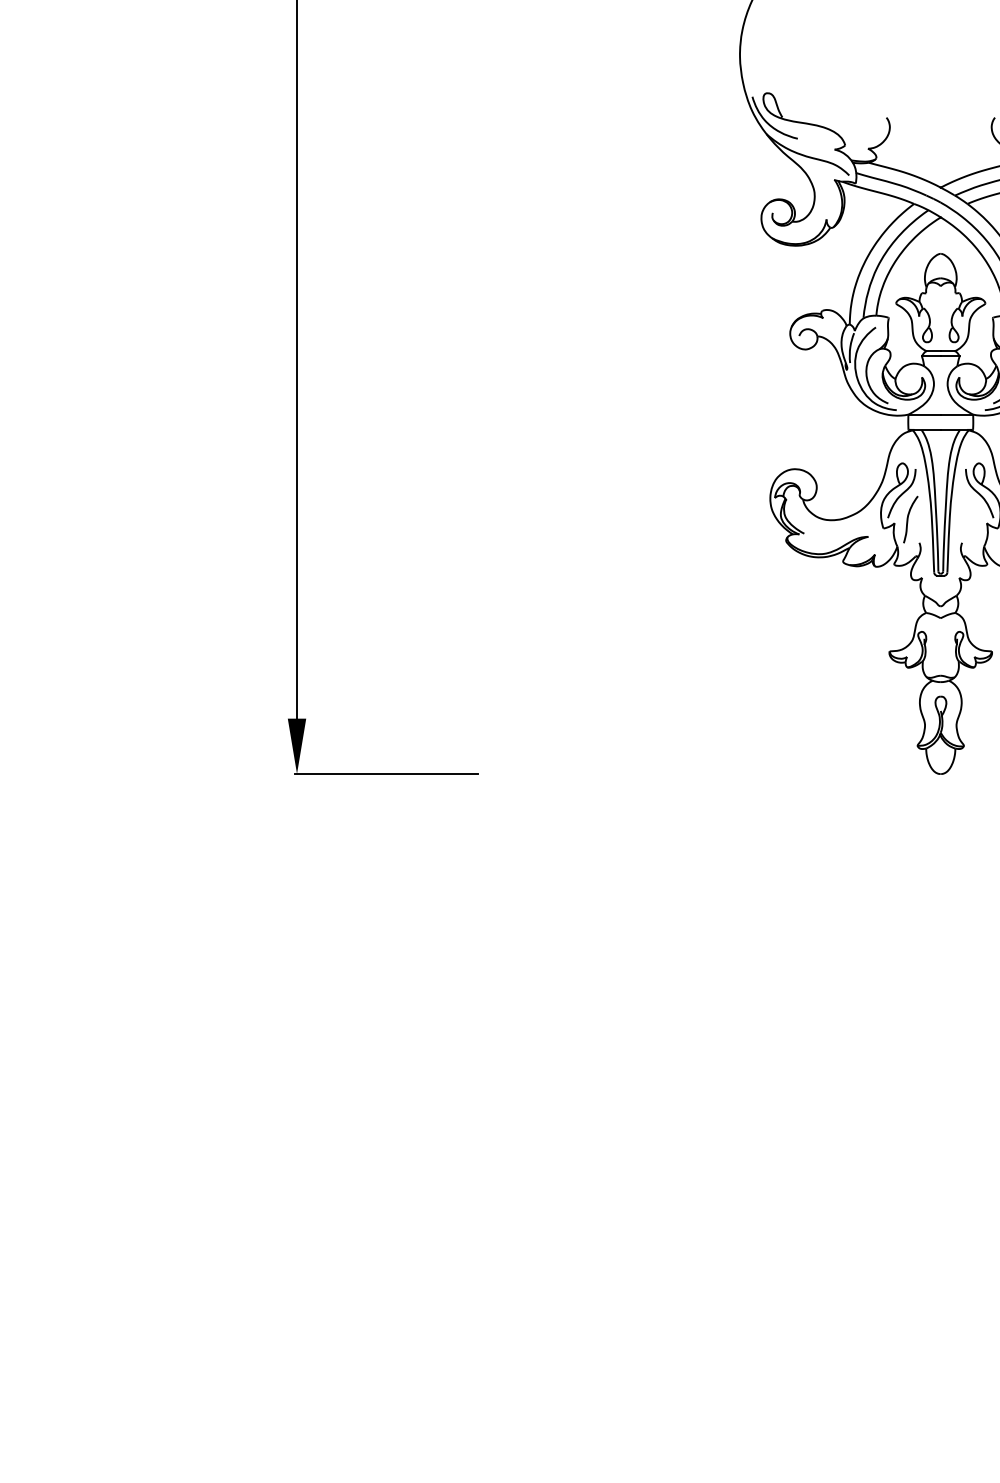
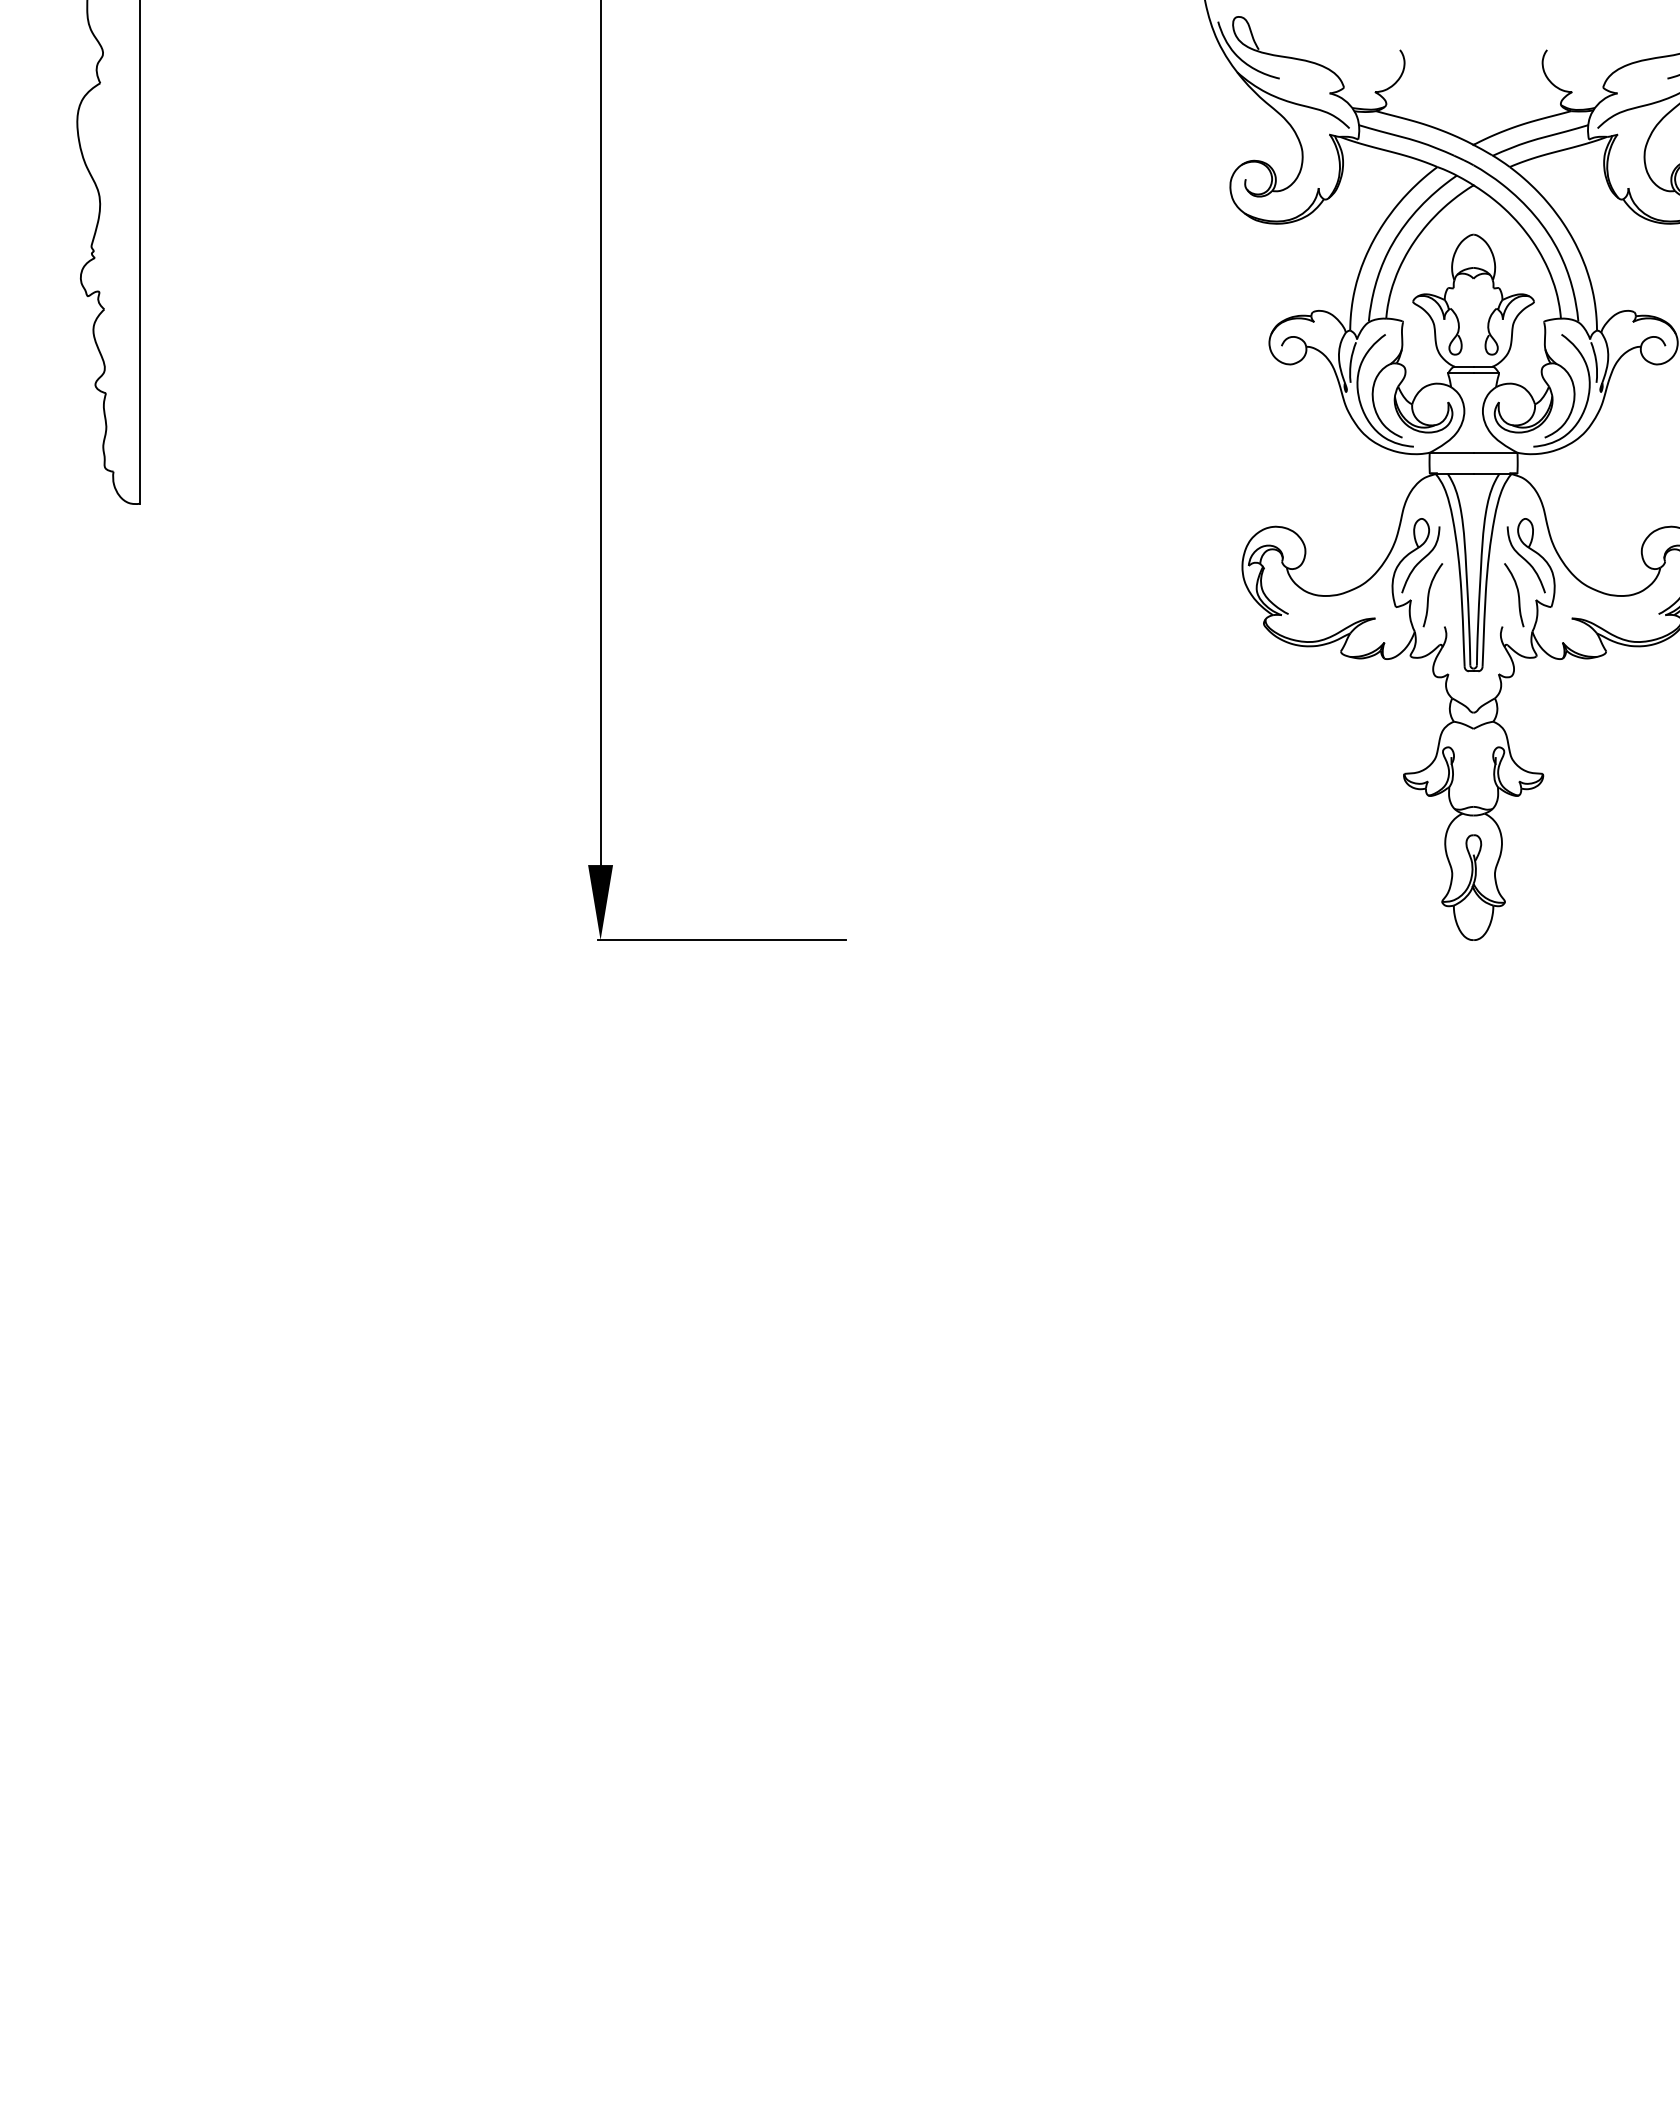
curve: (973, 519) -> (1517, 595), added

